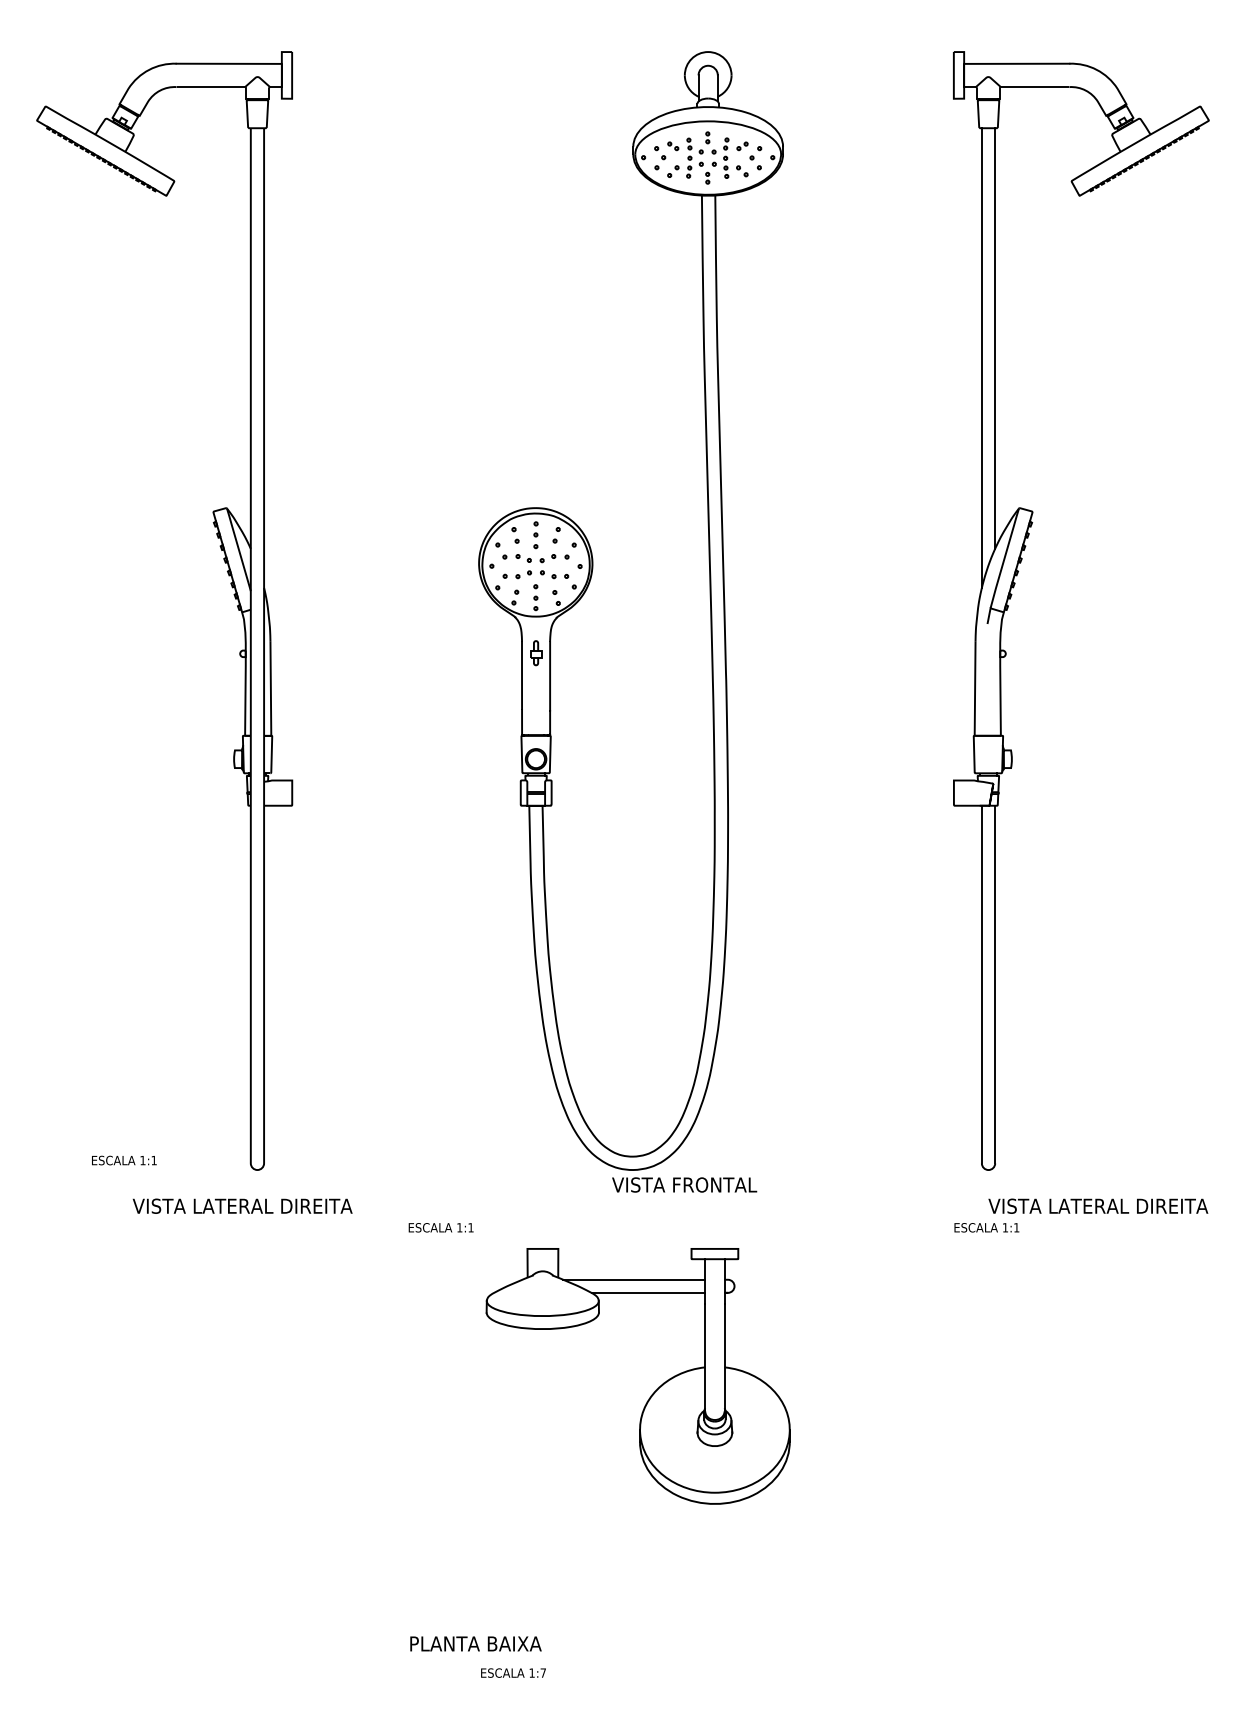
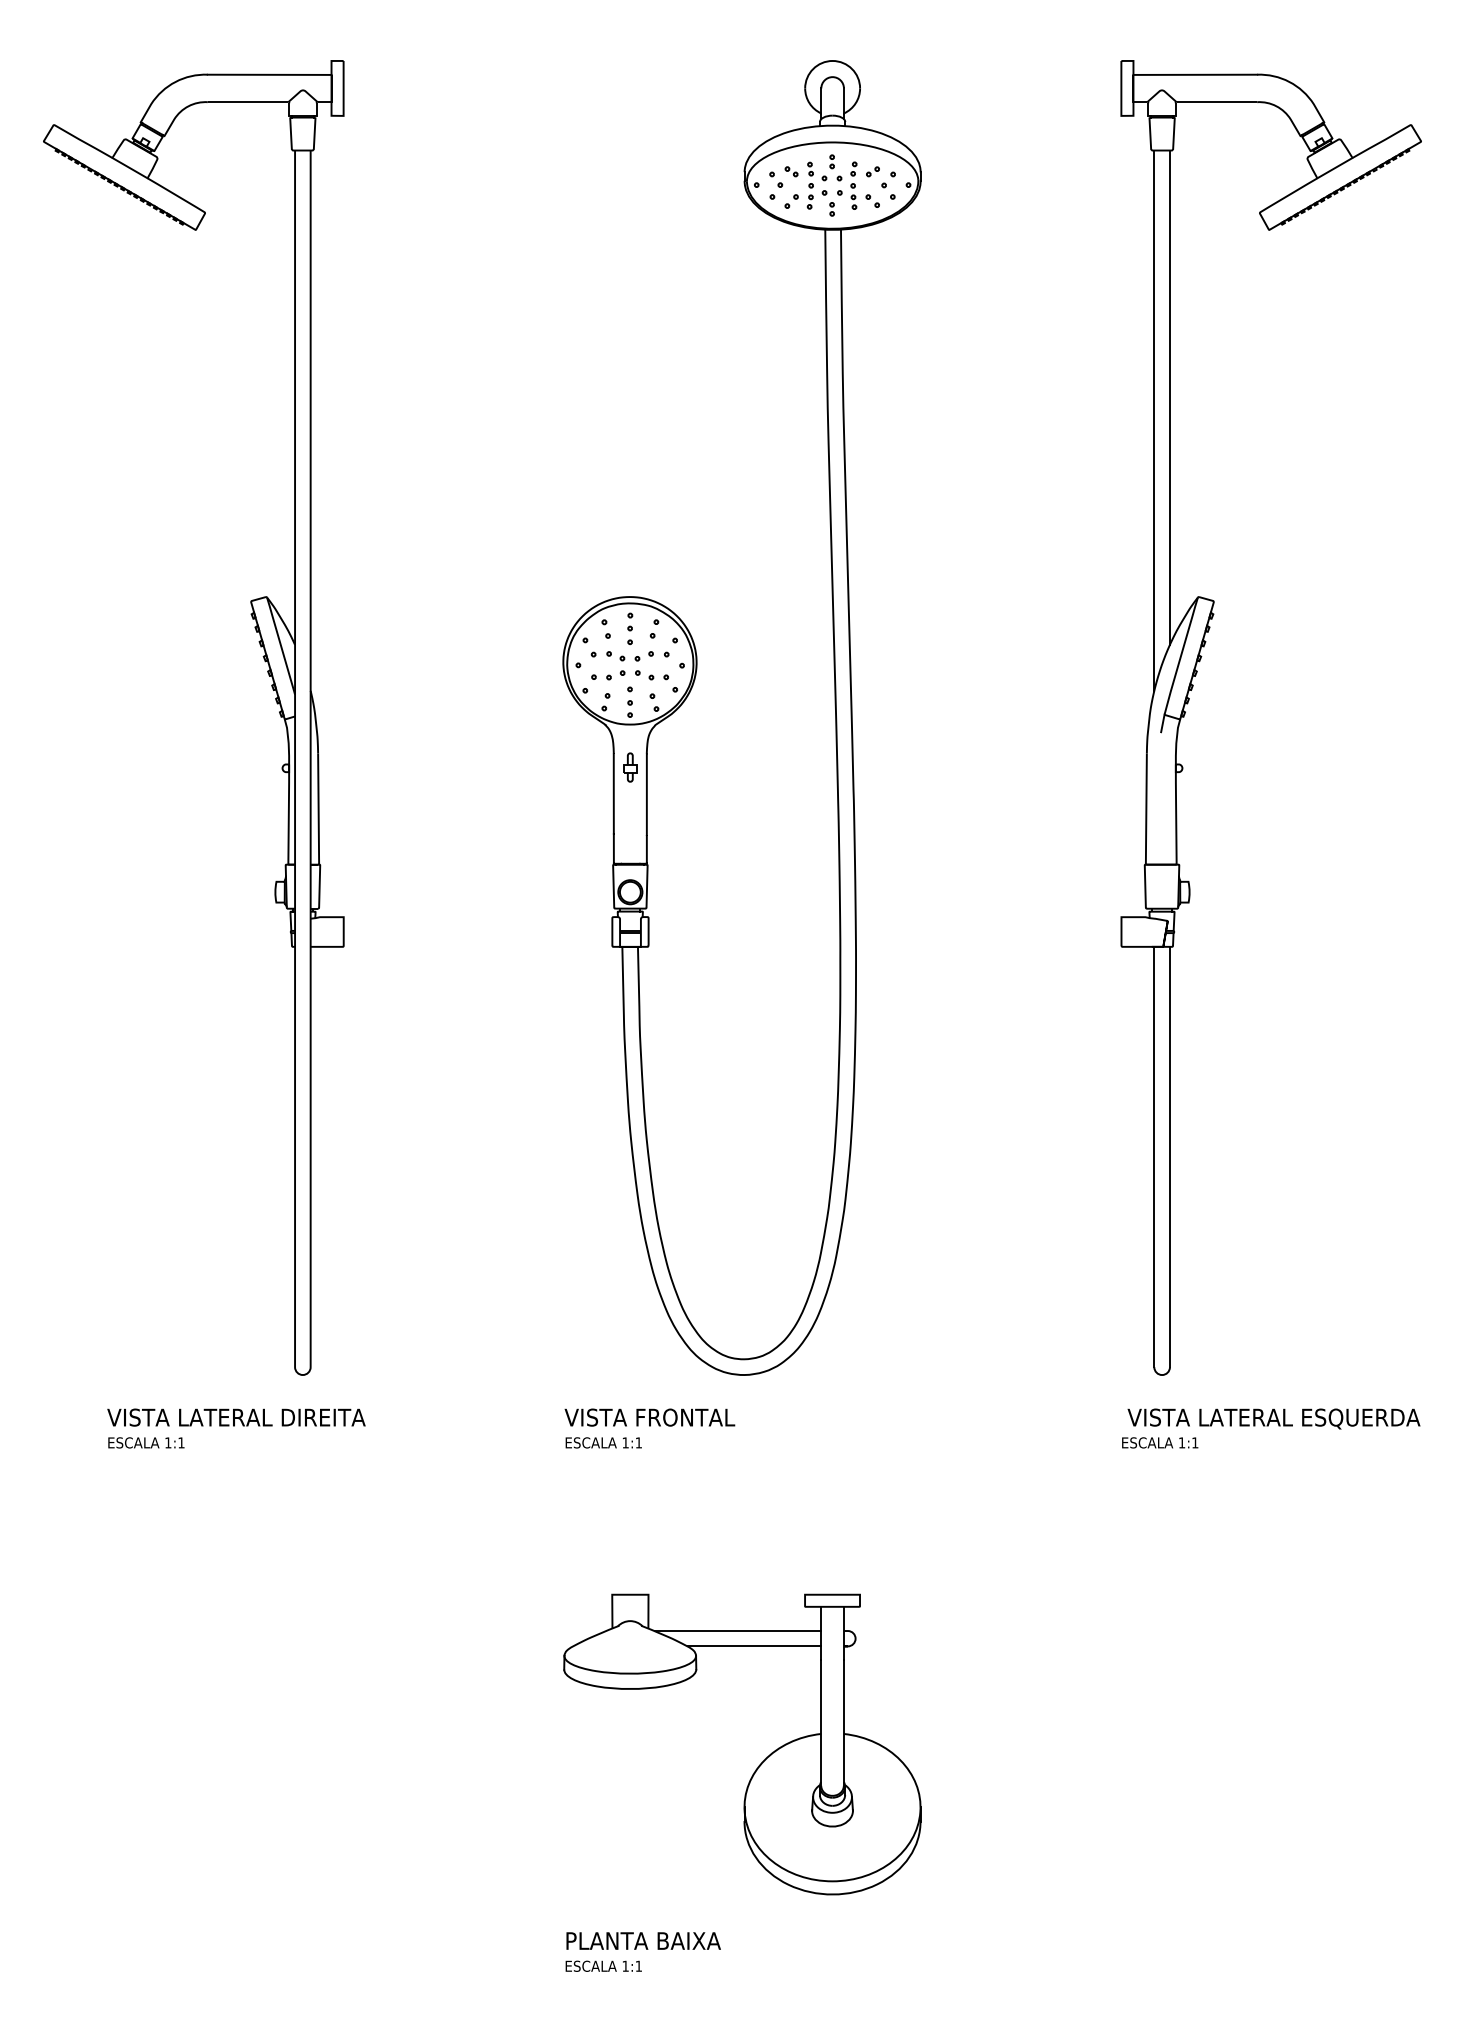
text: (124, 1160) -> (146, 1442), moved
text: (684, 1184) -> (649, 1417), moved
text: (242, 1206) -> (236, 1417), moved
text: (1077, 1207) -> (1266, 1418), VISTA LATERAL DIREITA -> VISTA LATERAL ESQUERDA
text: (440, 1227) -> (603, 1442), moved
part: (654, 1391) -> (761, 1762), moved
text: (475, 1643) -> (643, 1940), moved
text: (543, 1672) -> (638, 1965), 1:7 -> 1:1

